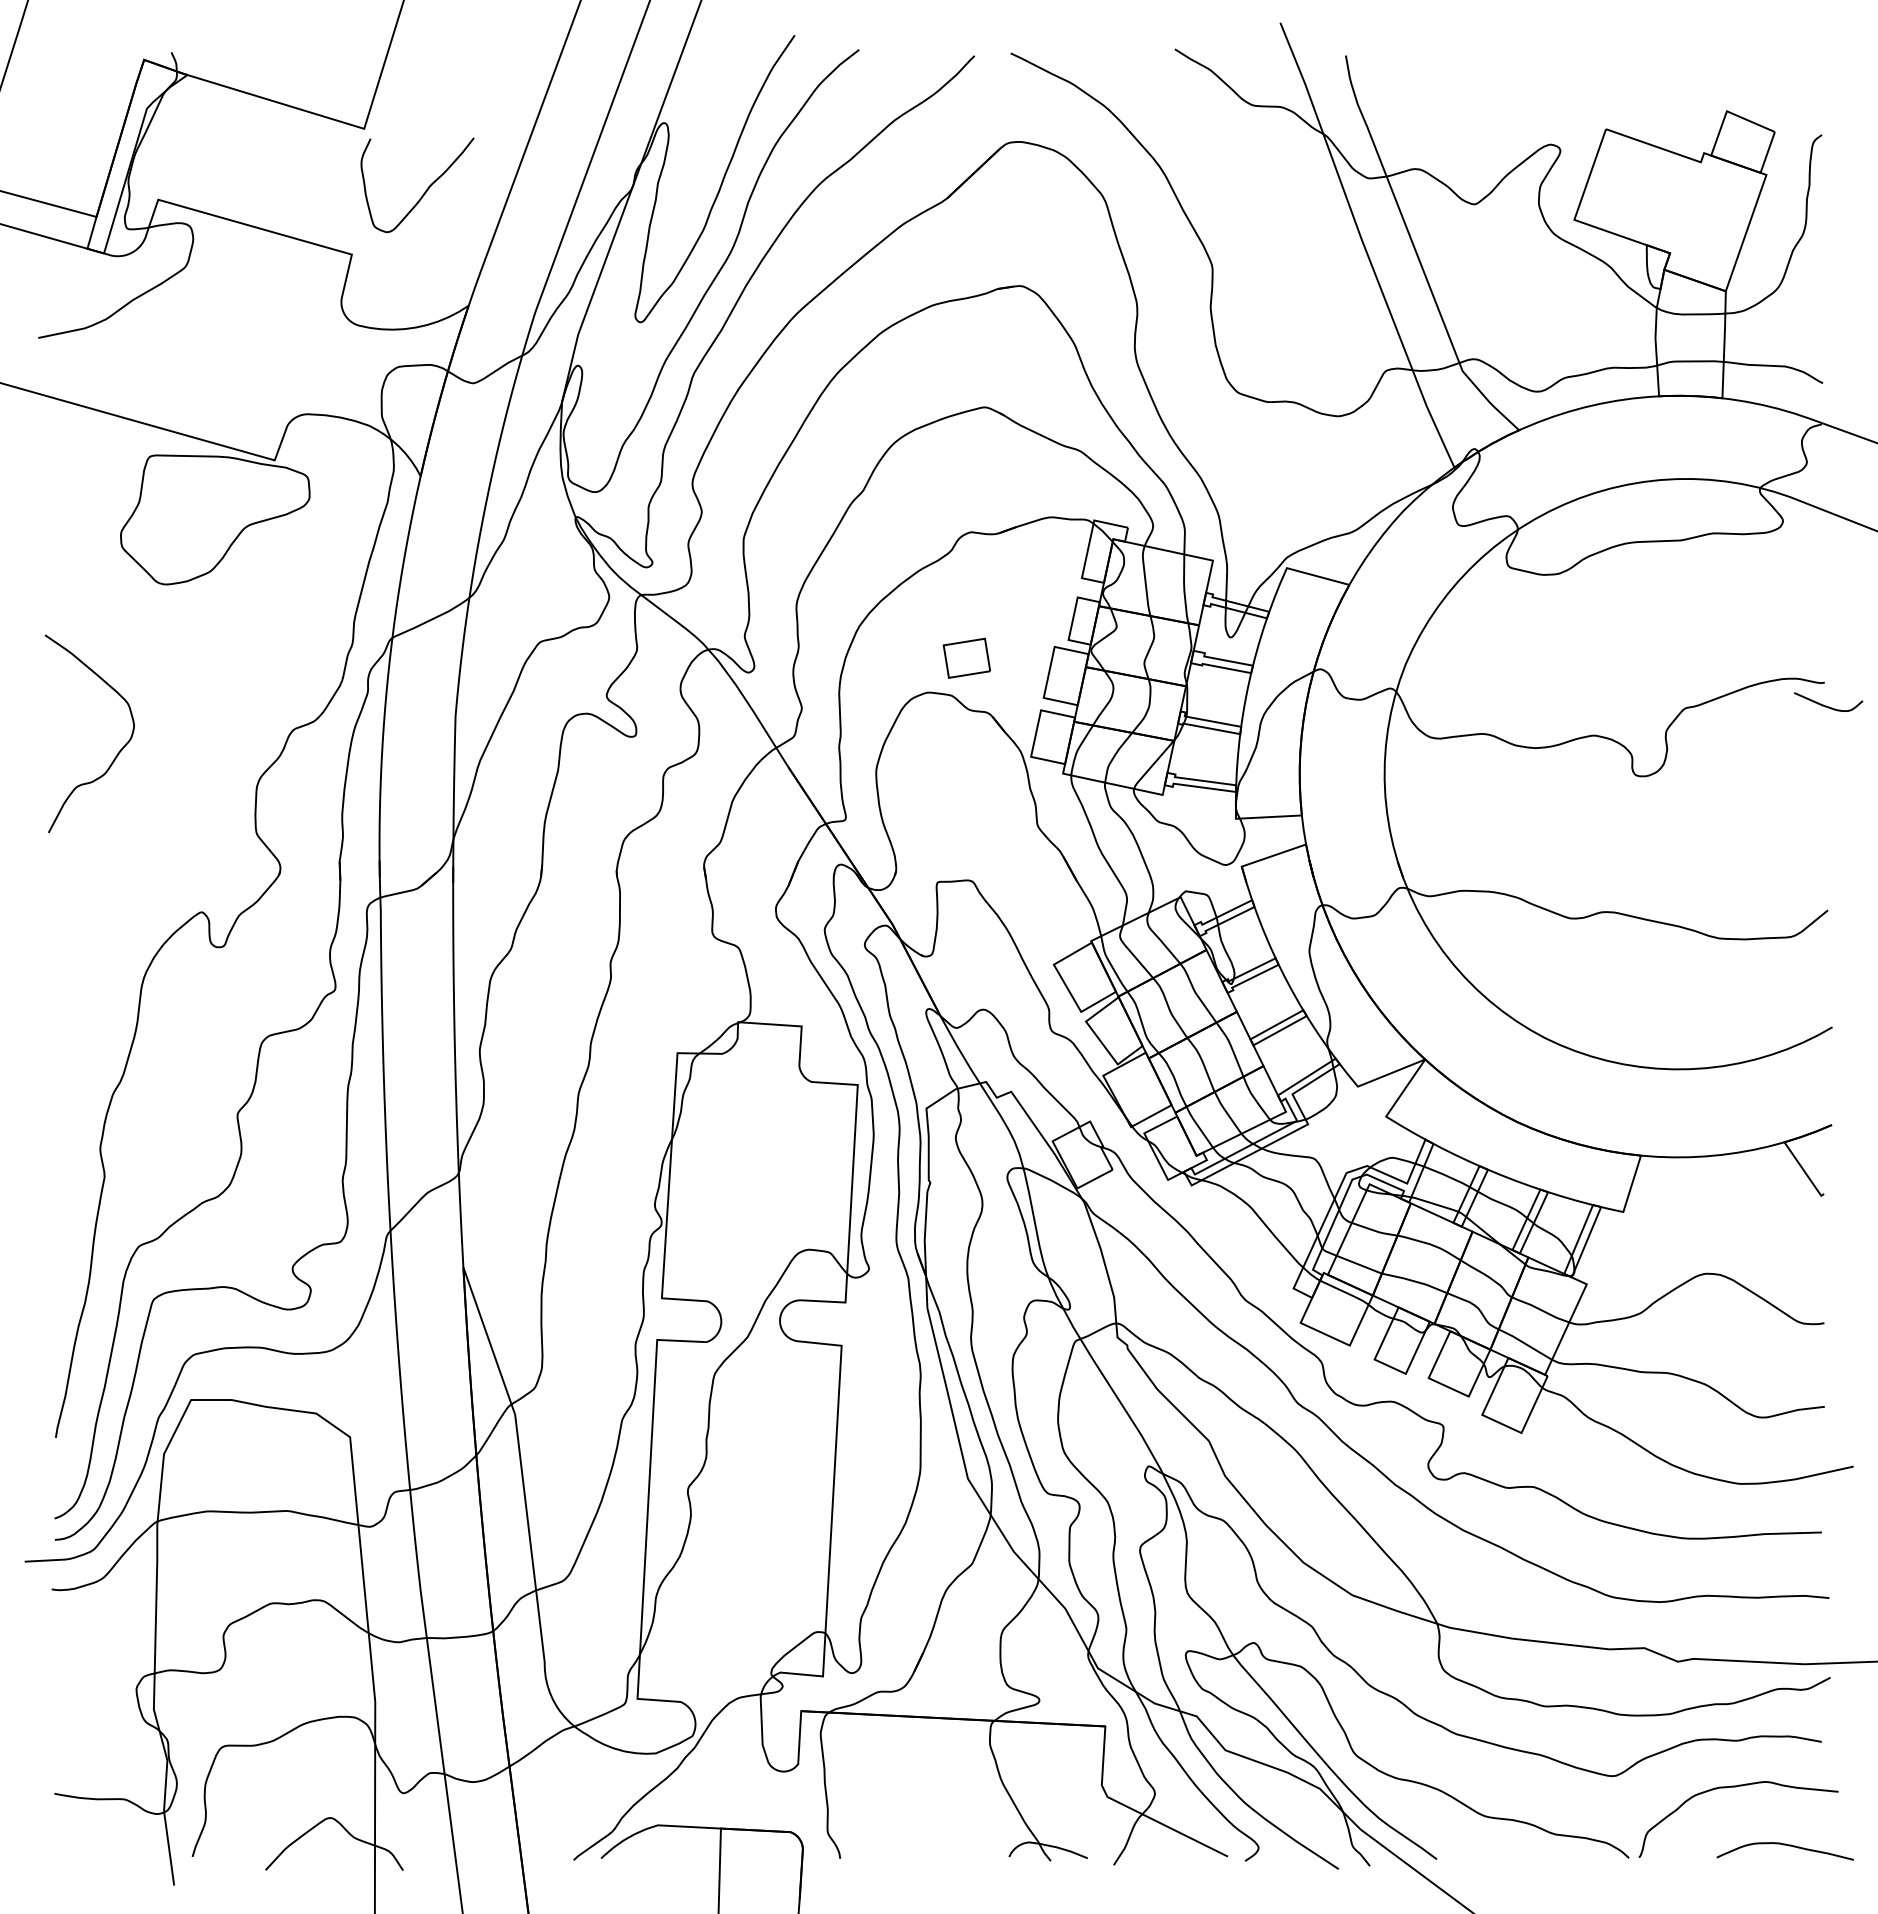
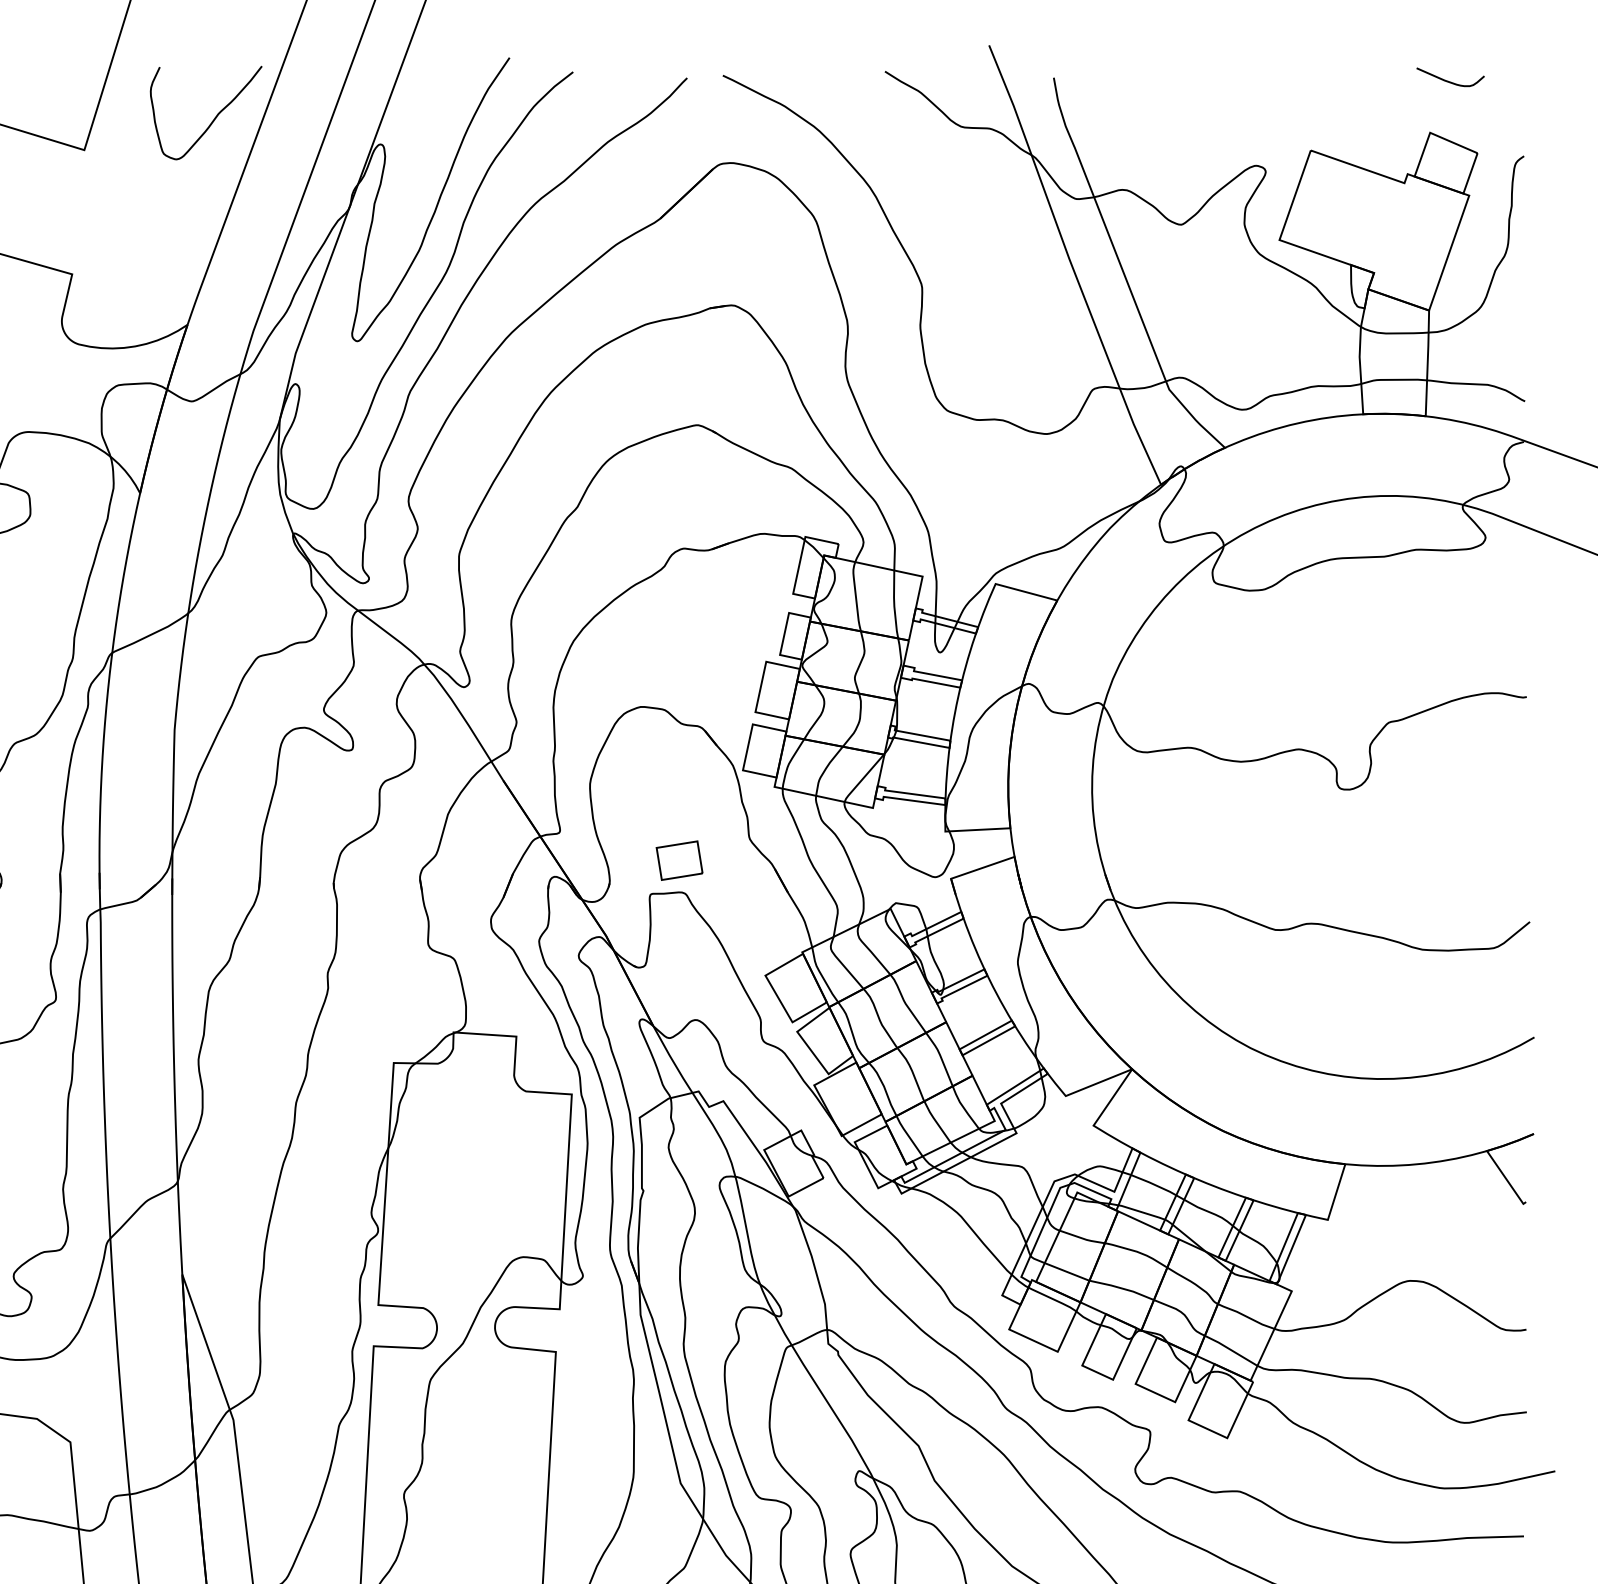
curve: (425, 190) -> (214, 118), moved
part: (966, 657) -> (679, 859), moved
curve: (1826, 705) -> (1448, 80), moved

